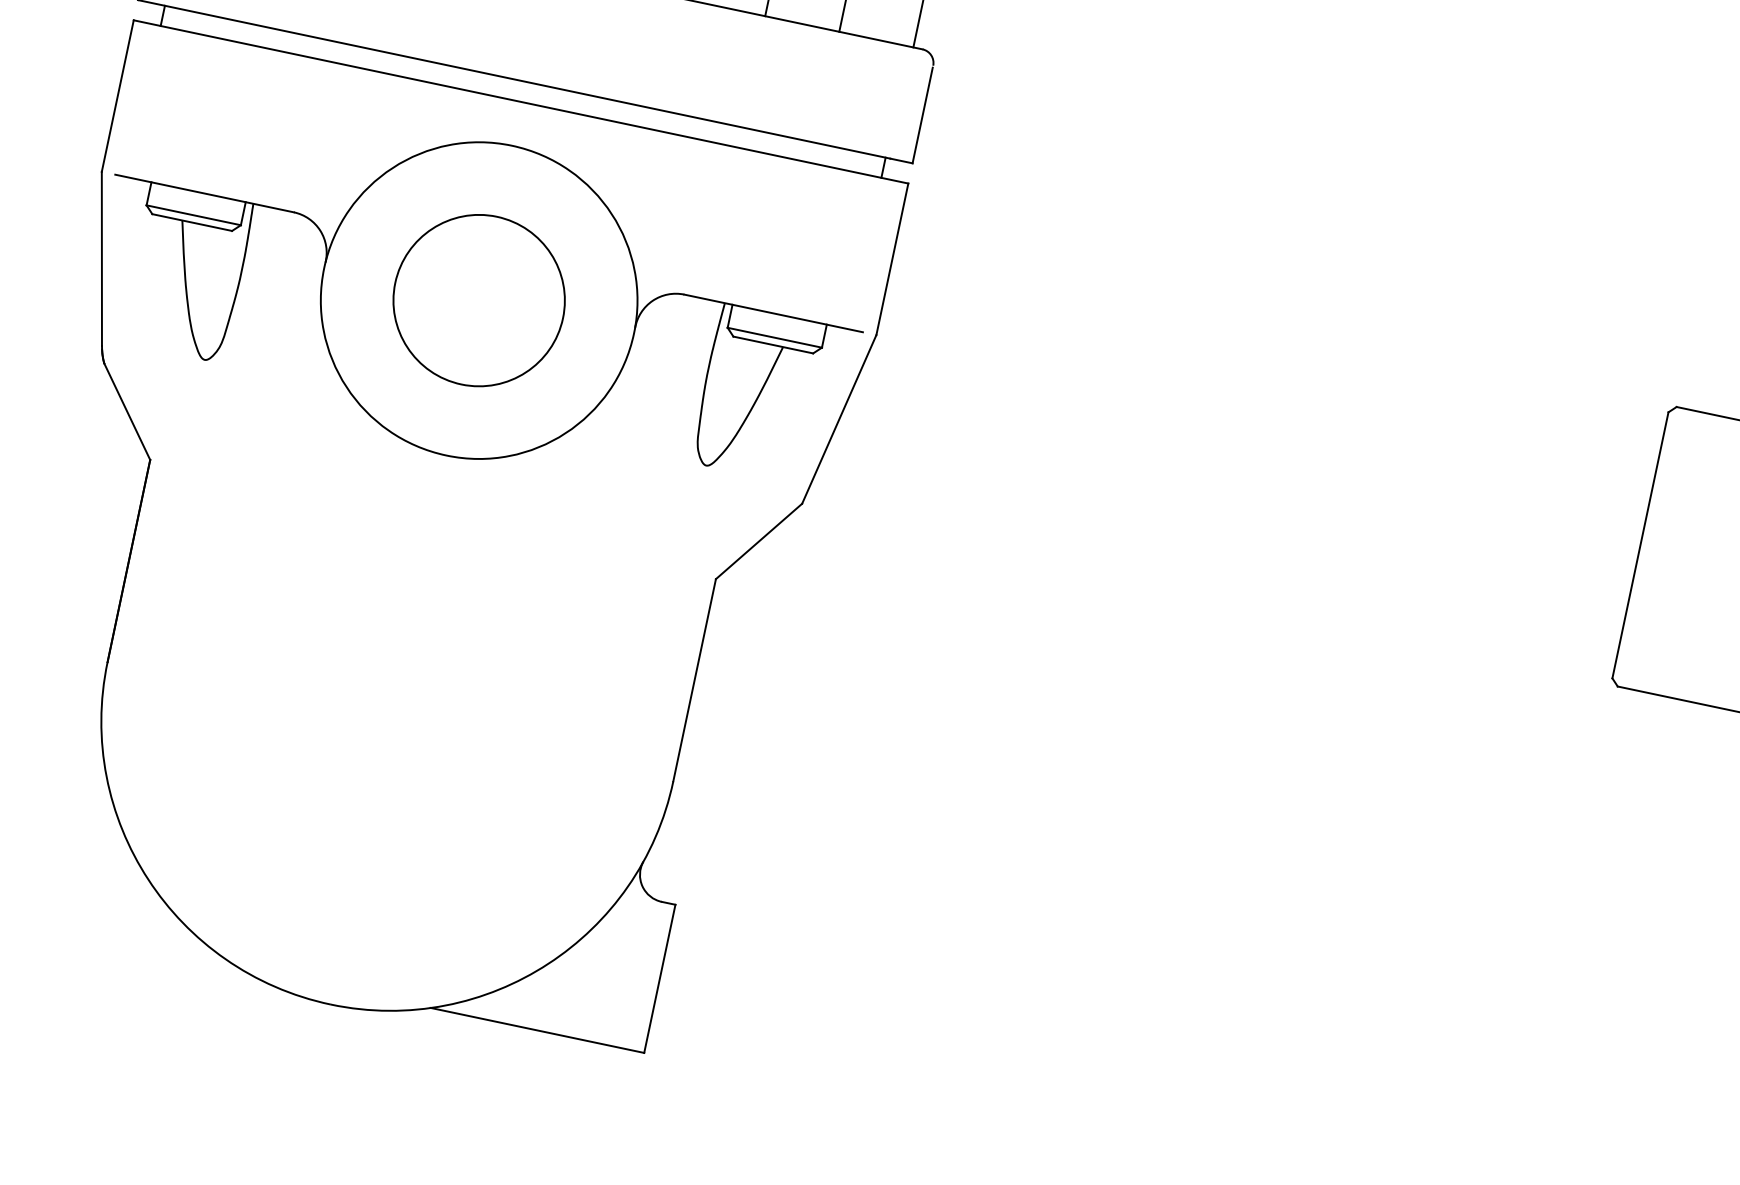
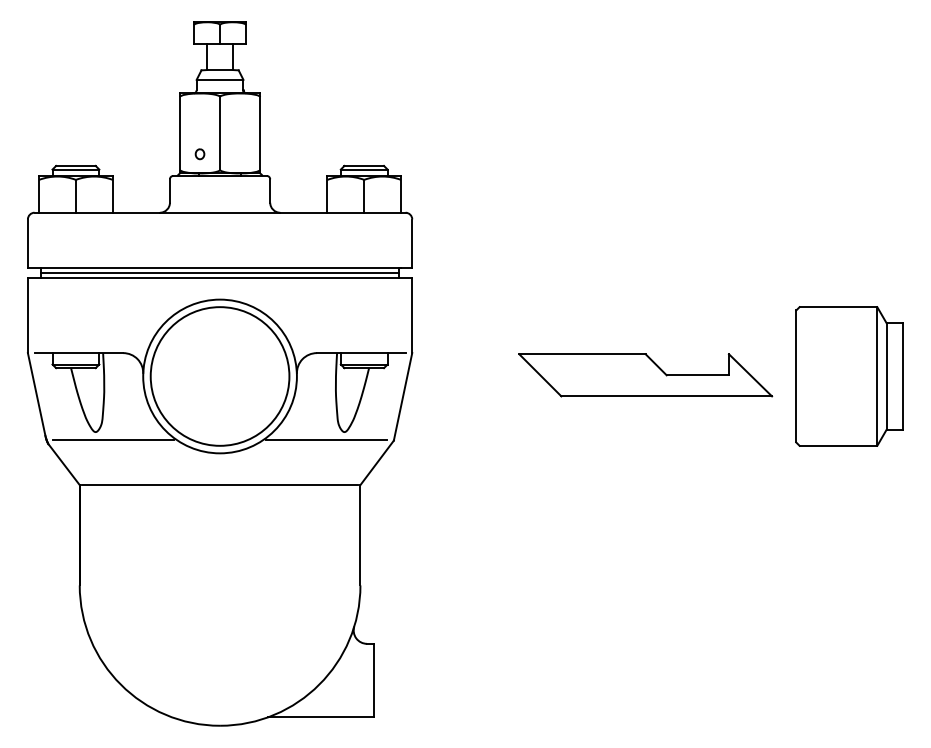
line: (522, 90) -> (219, 272), added
circle: (478, 300) -> (219, 376), size x1.67
line: (237, 382) -> (113, 439), added
line: (666, 472) -> (326, 439), added
part: (1337, 479) -> (645, 375), added
line: (431, 520) -> (219, 485), added

